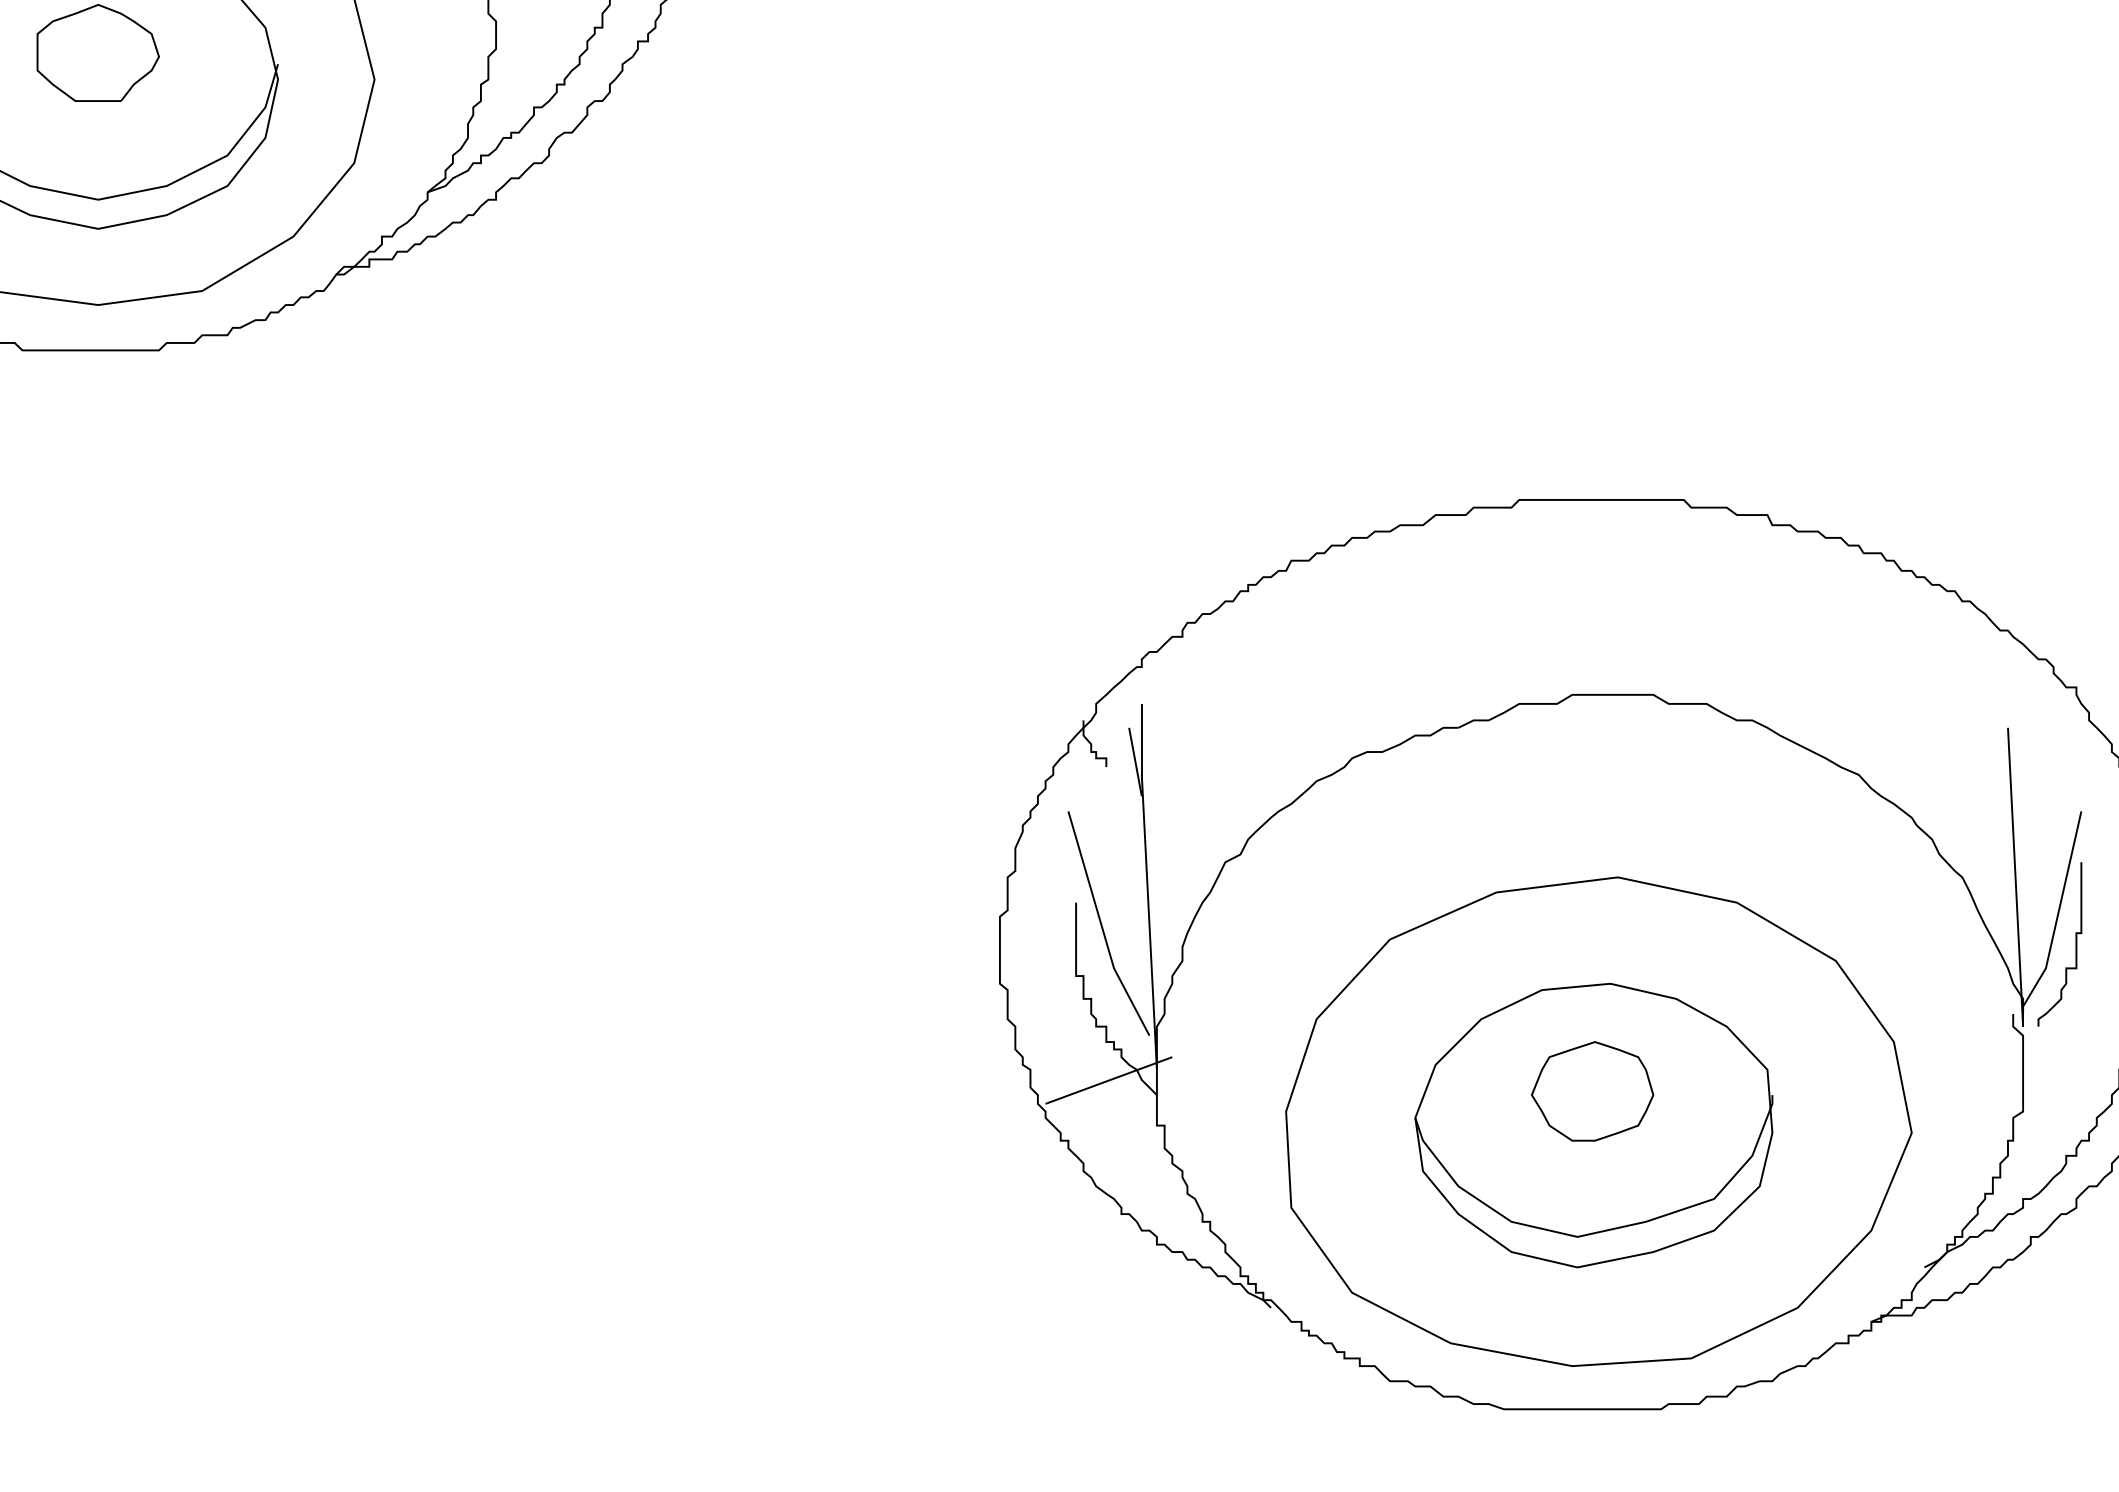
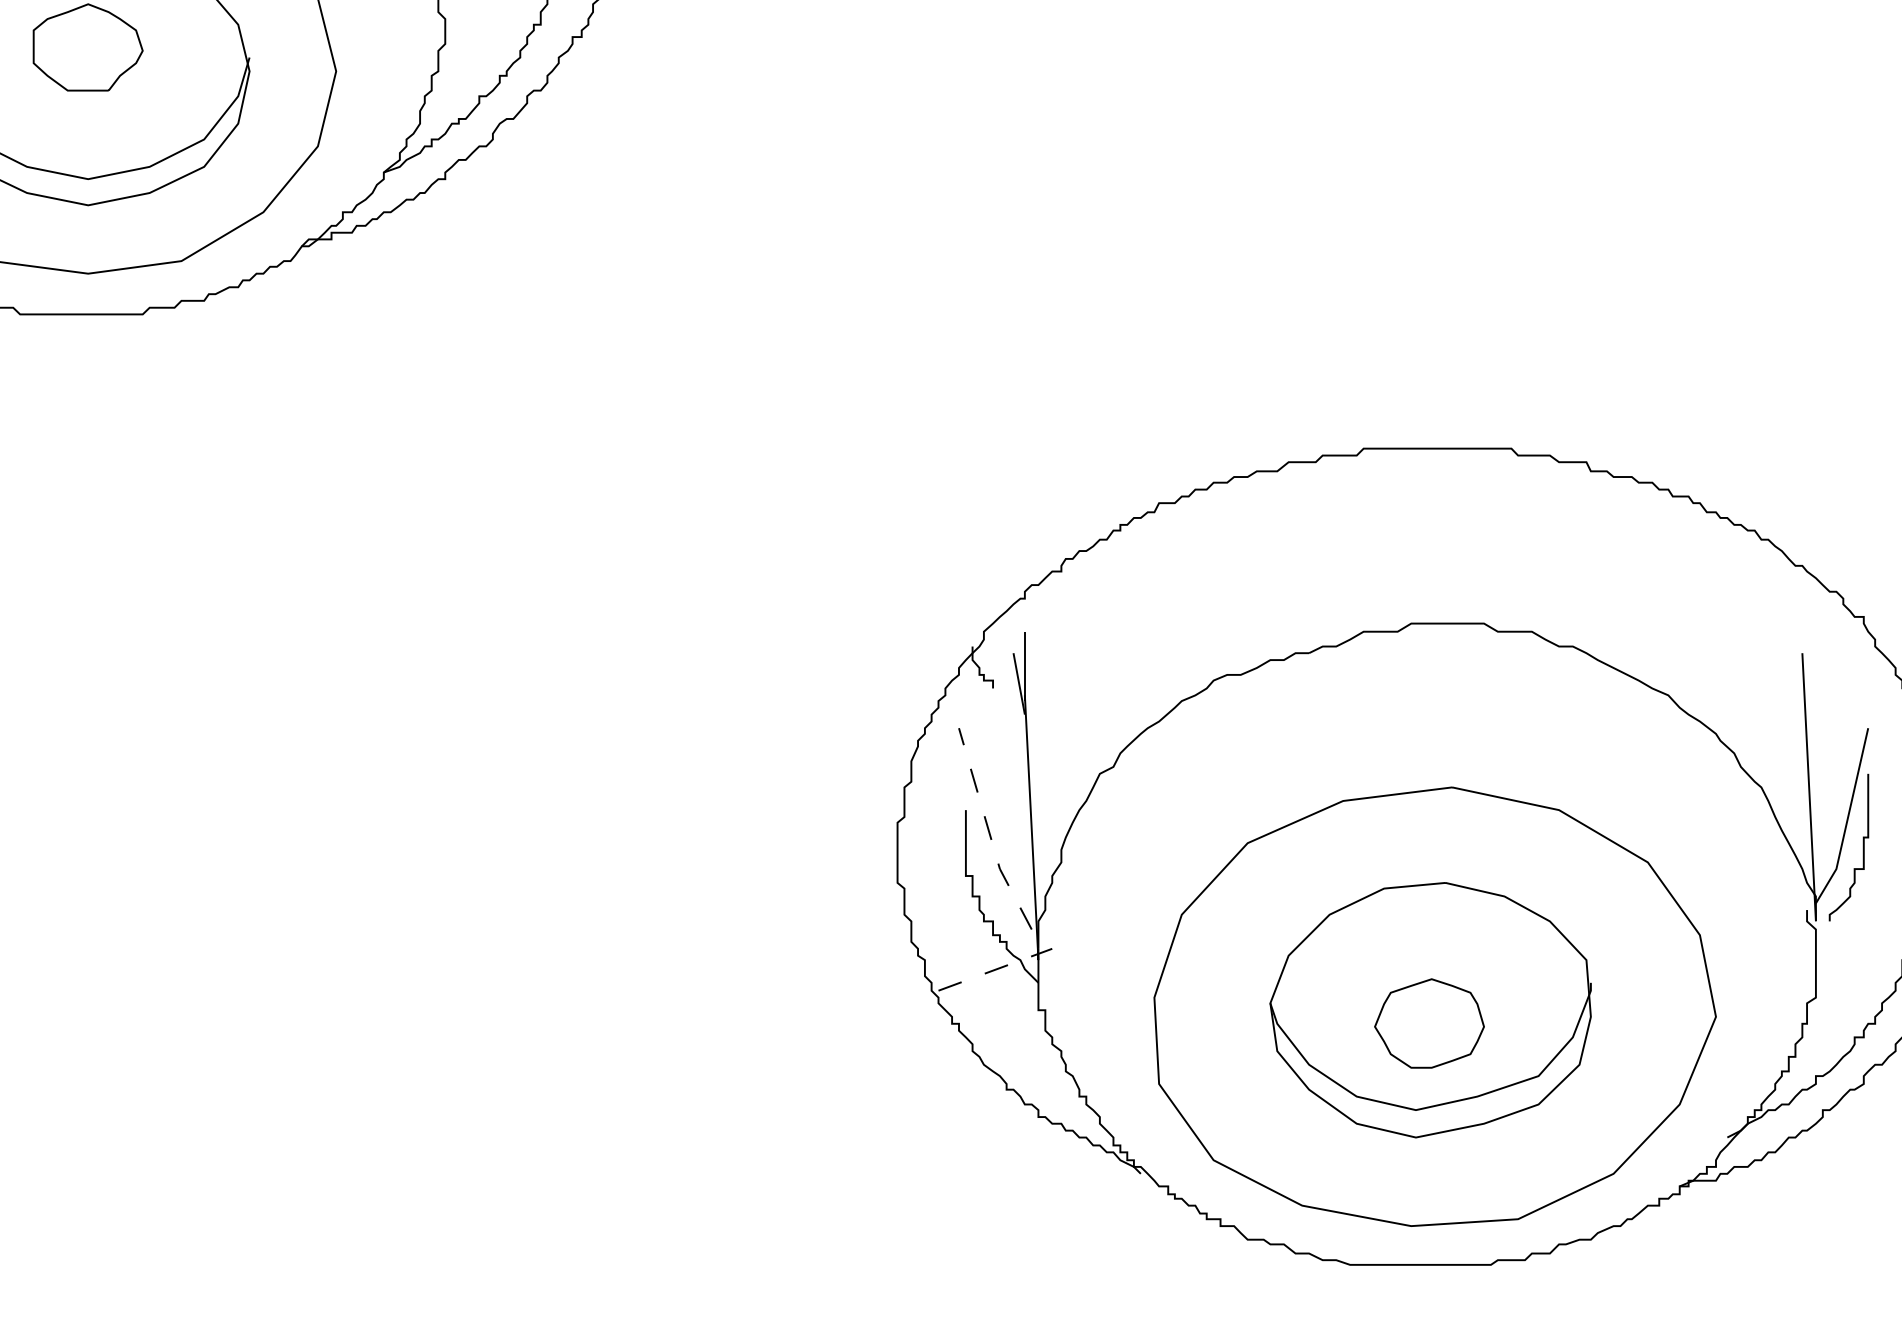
line: (1102, 927) -> (989, 832), solid -> dashed
line: (1108, 1080) -> (994, 969), solid -> dashed
part: (1592, 1091) -> (1429, 1023), moved

